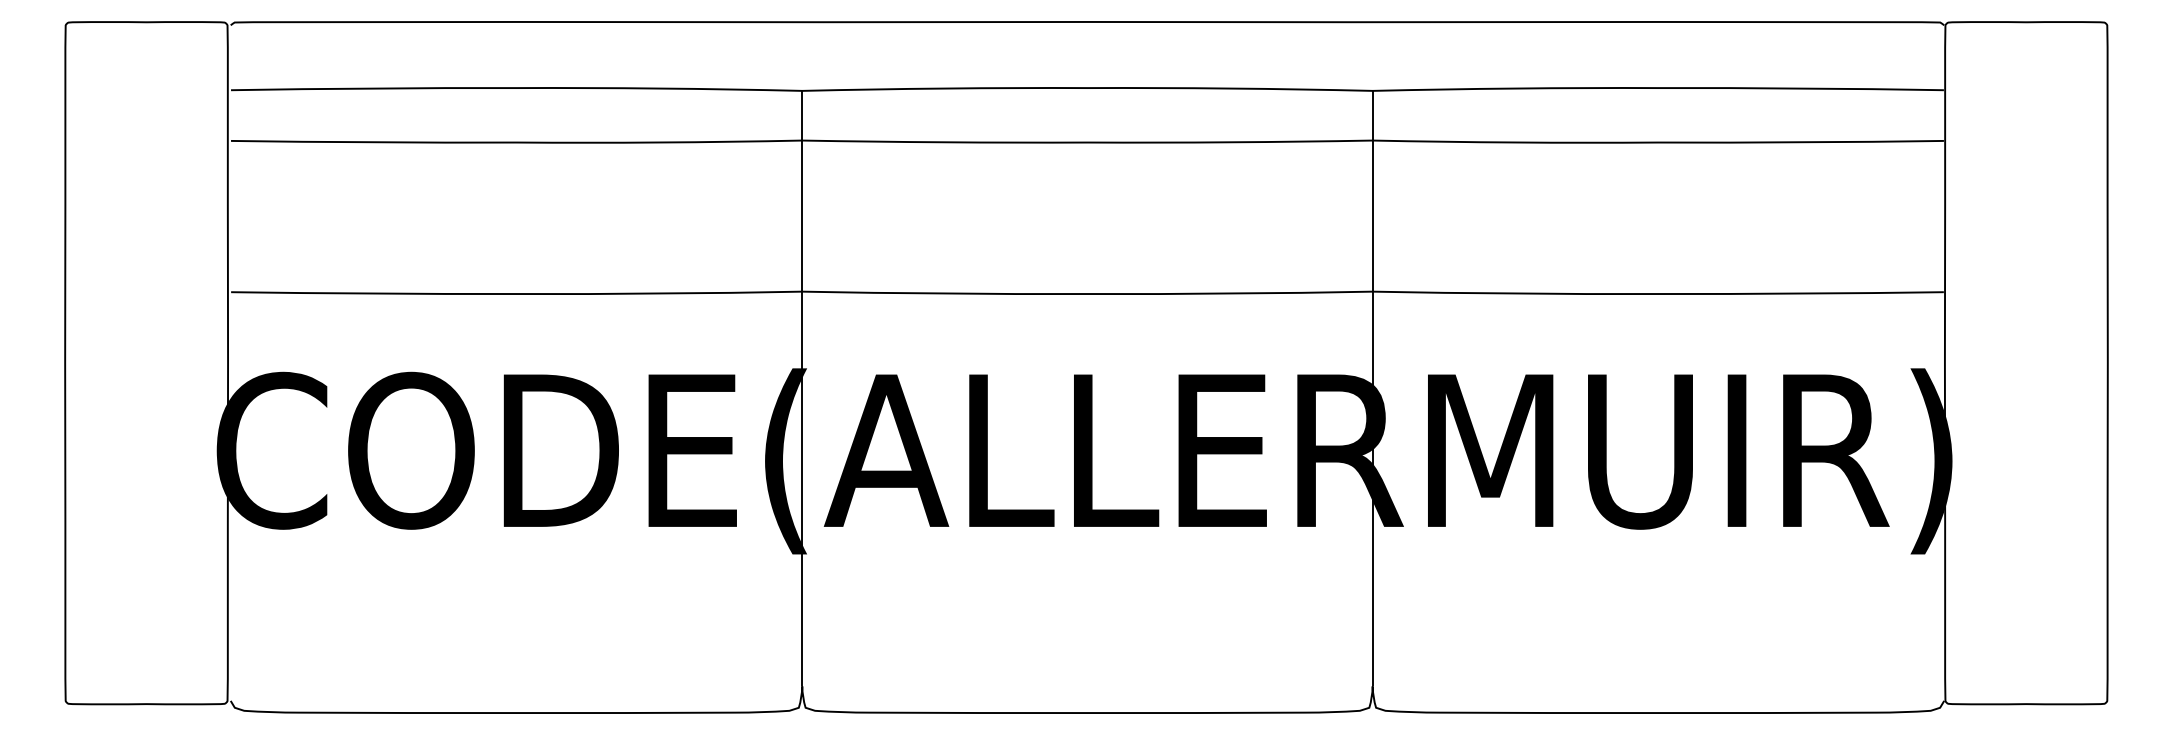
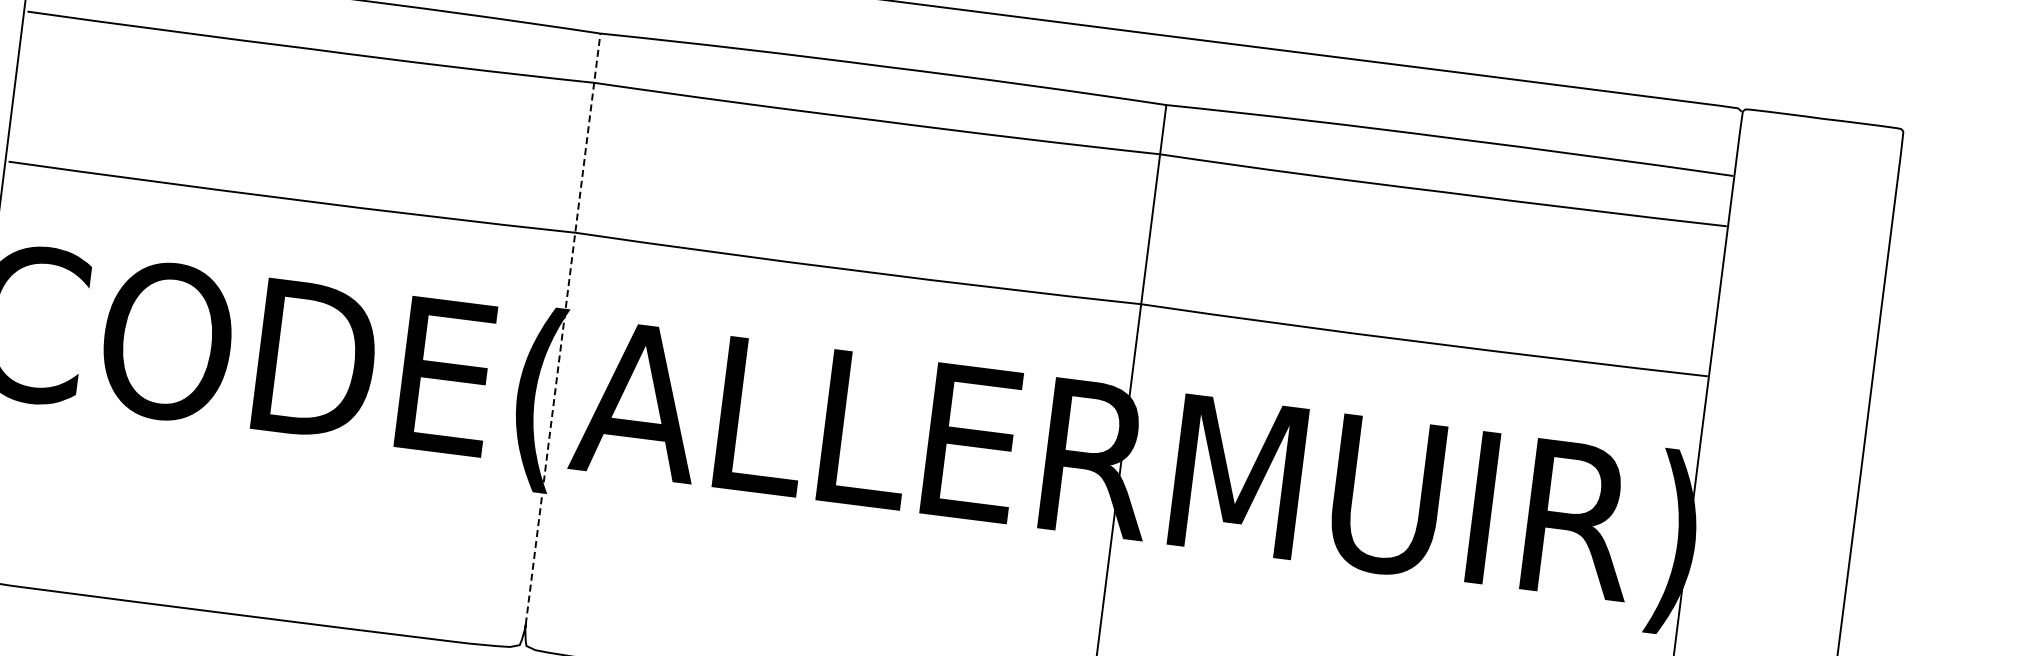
line: (802, 388) -> (563, 328), solid -> dashed

